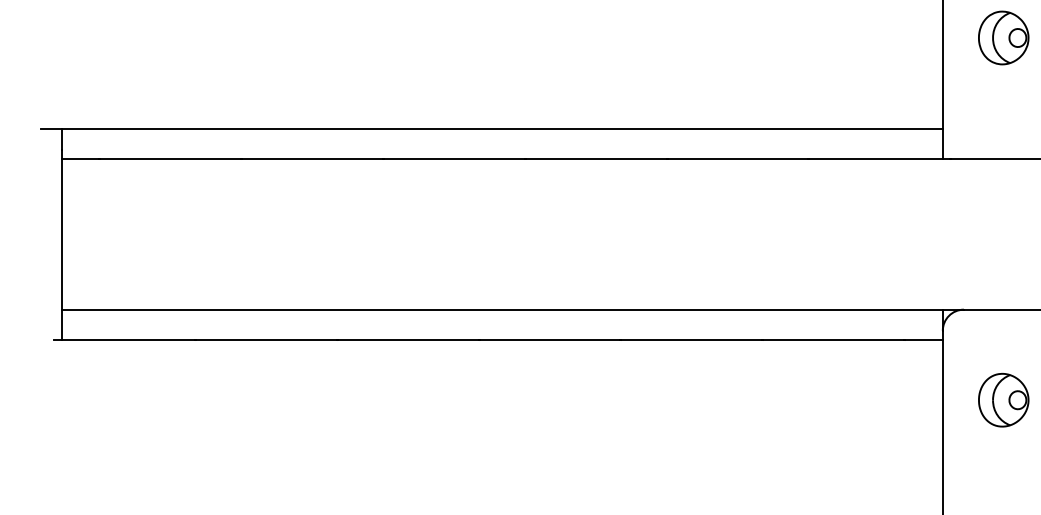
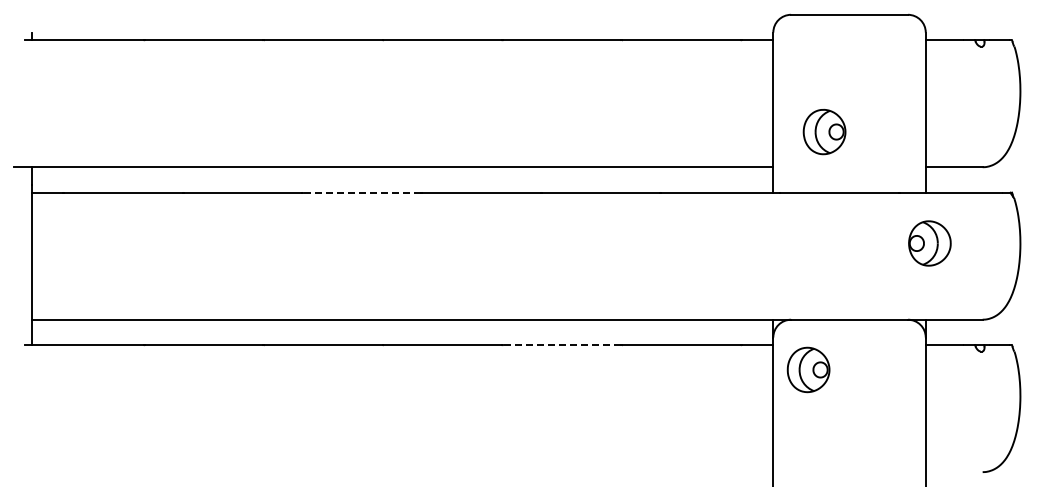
part: (1003, 38) -> (824, 132), moved
line: (453, 158) -> (361, 192), solid -> dashed
line: (691, 340) -> (561, 345), solid -> dashed
part: (1003, 399) -> (808, 369), moved

